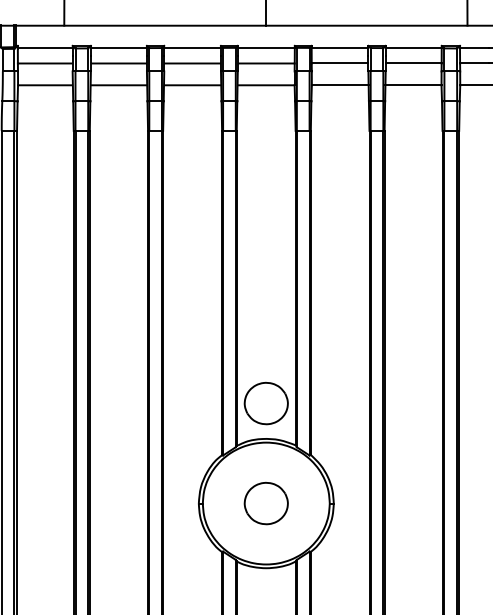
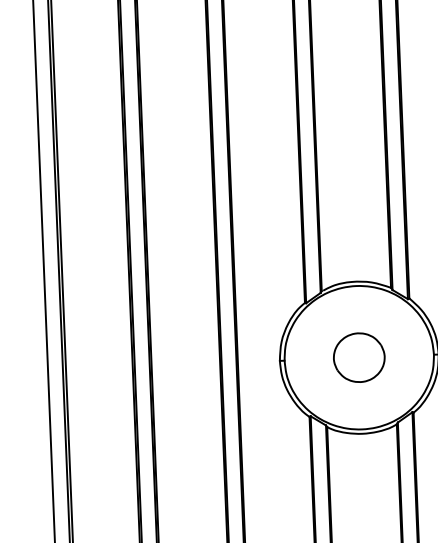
part: (265, 403) -> (353, 240), removed

